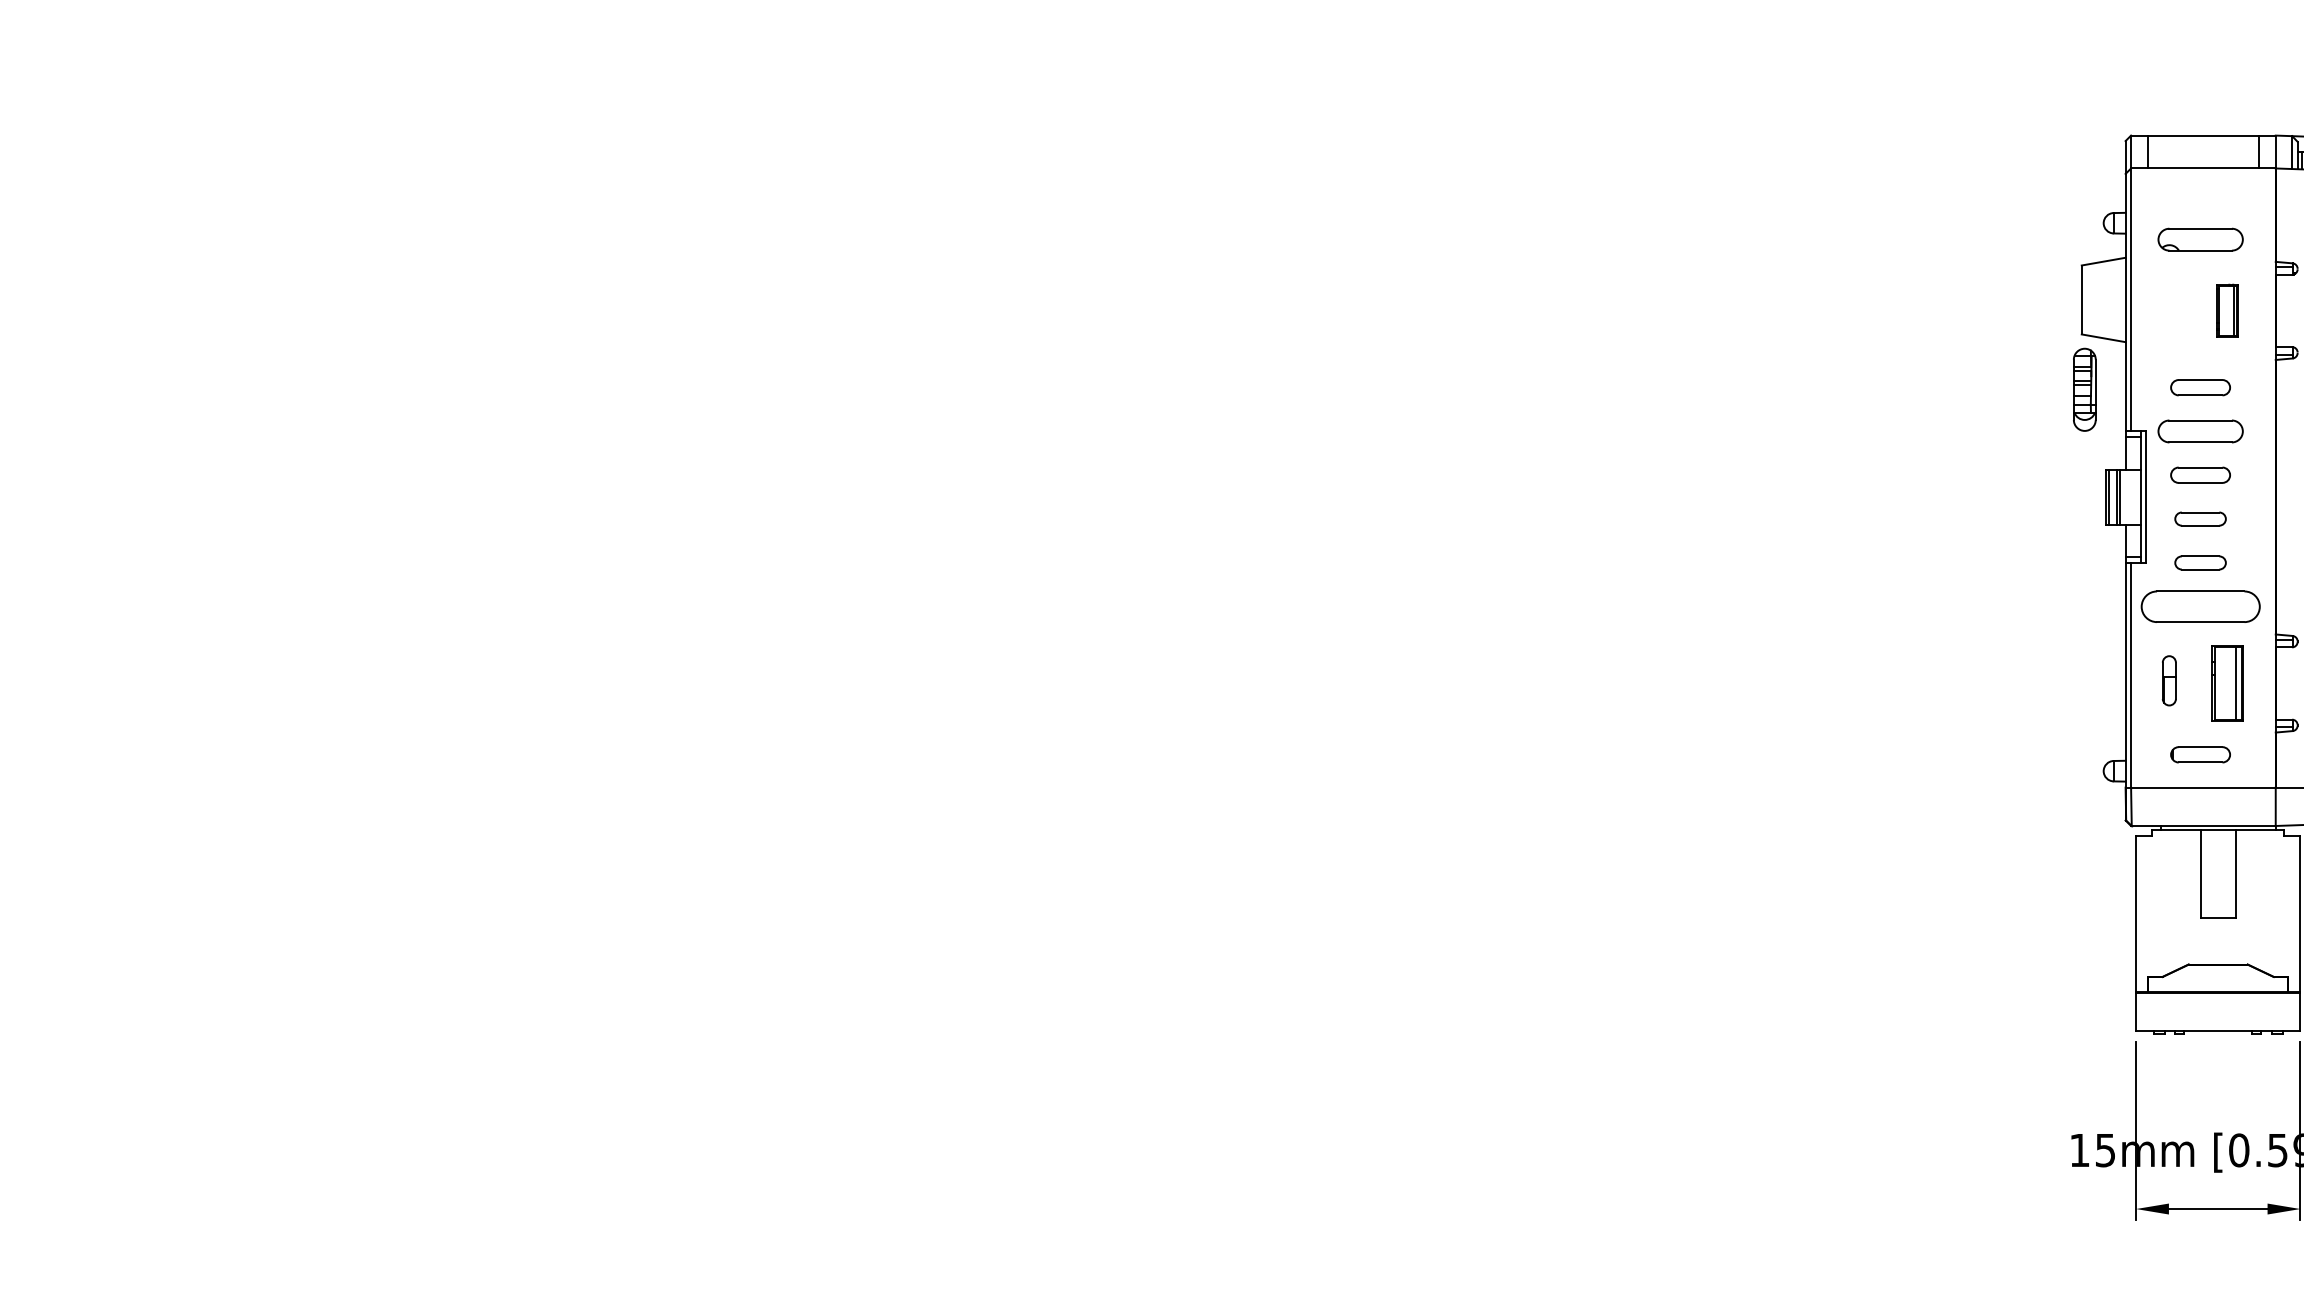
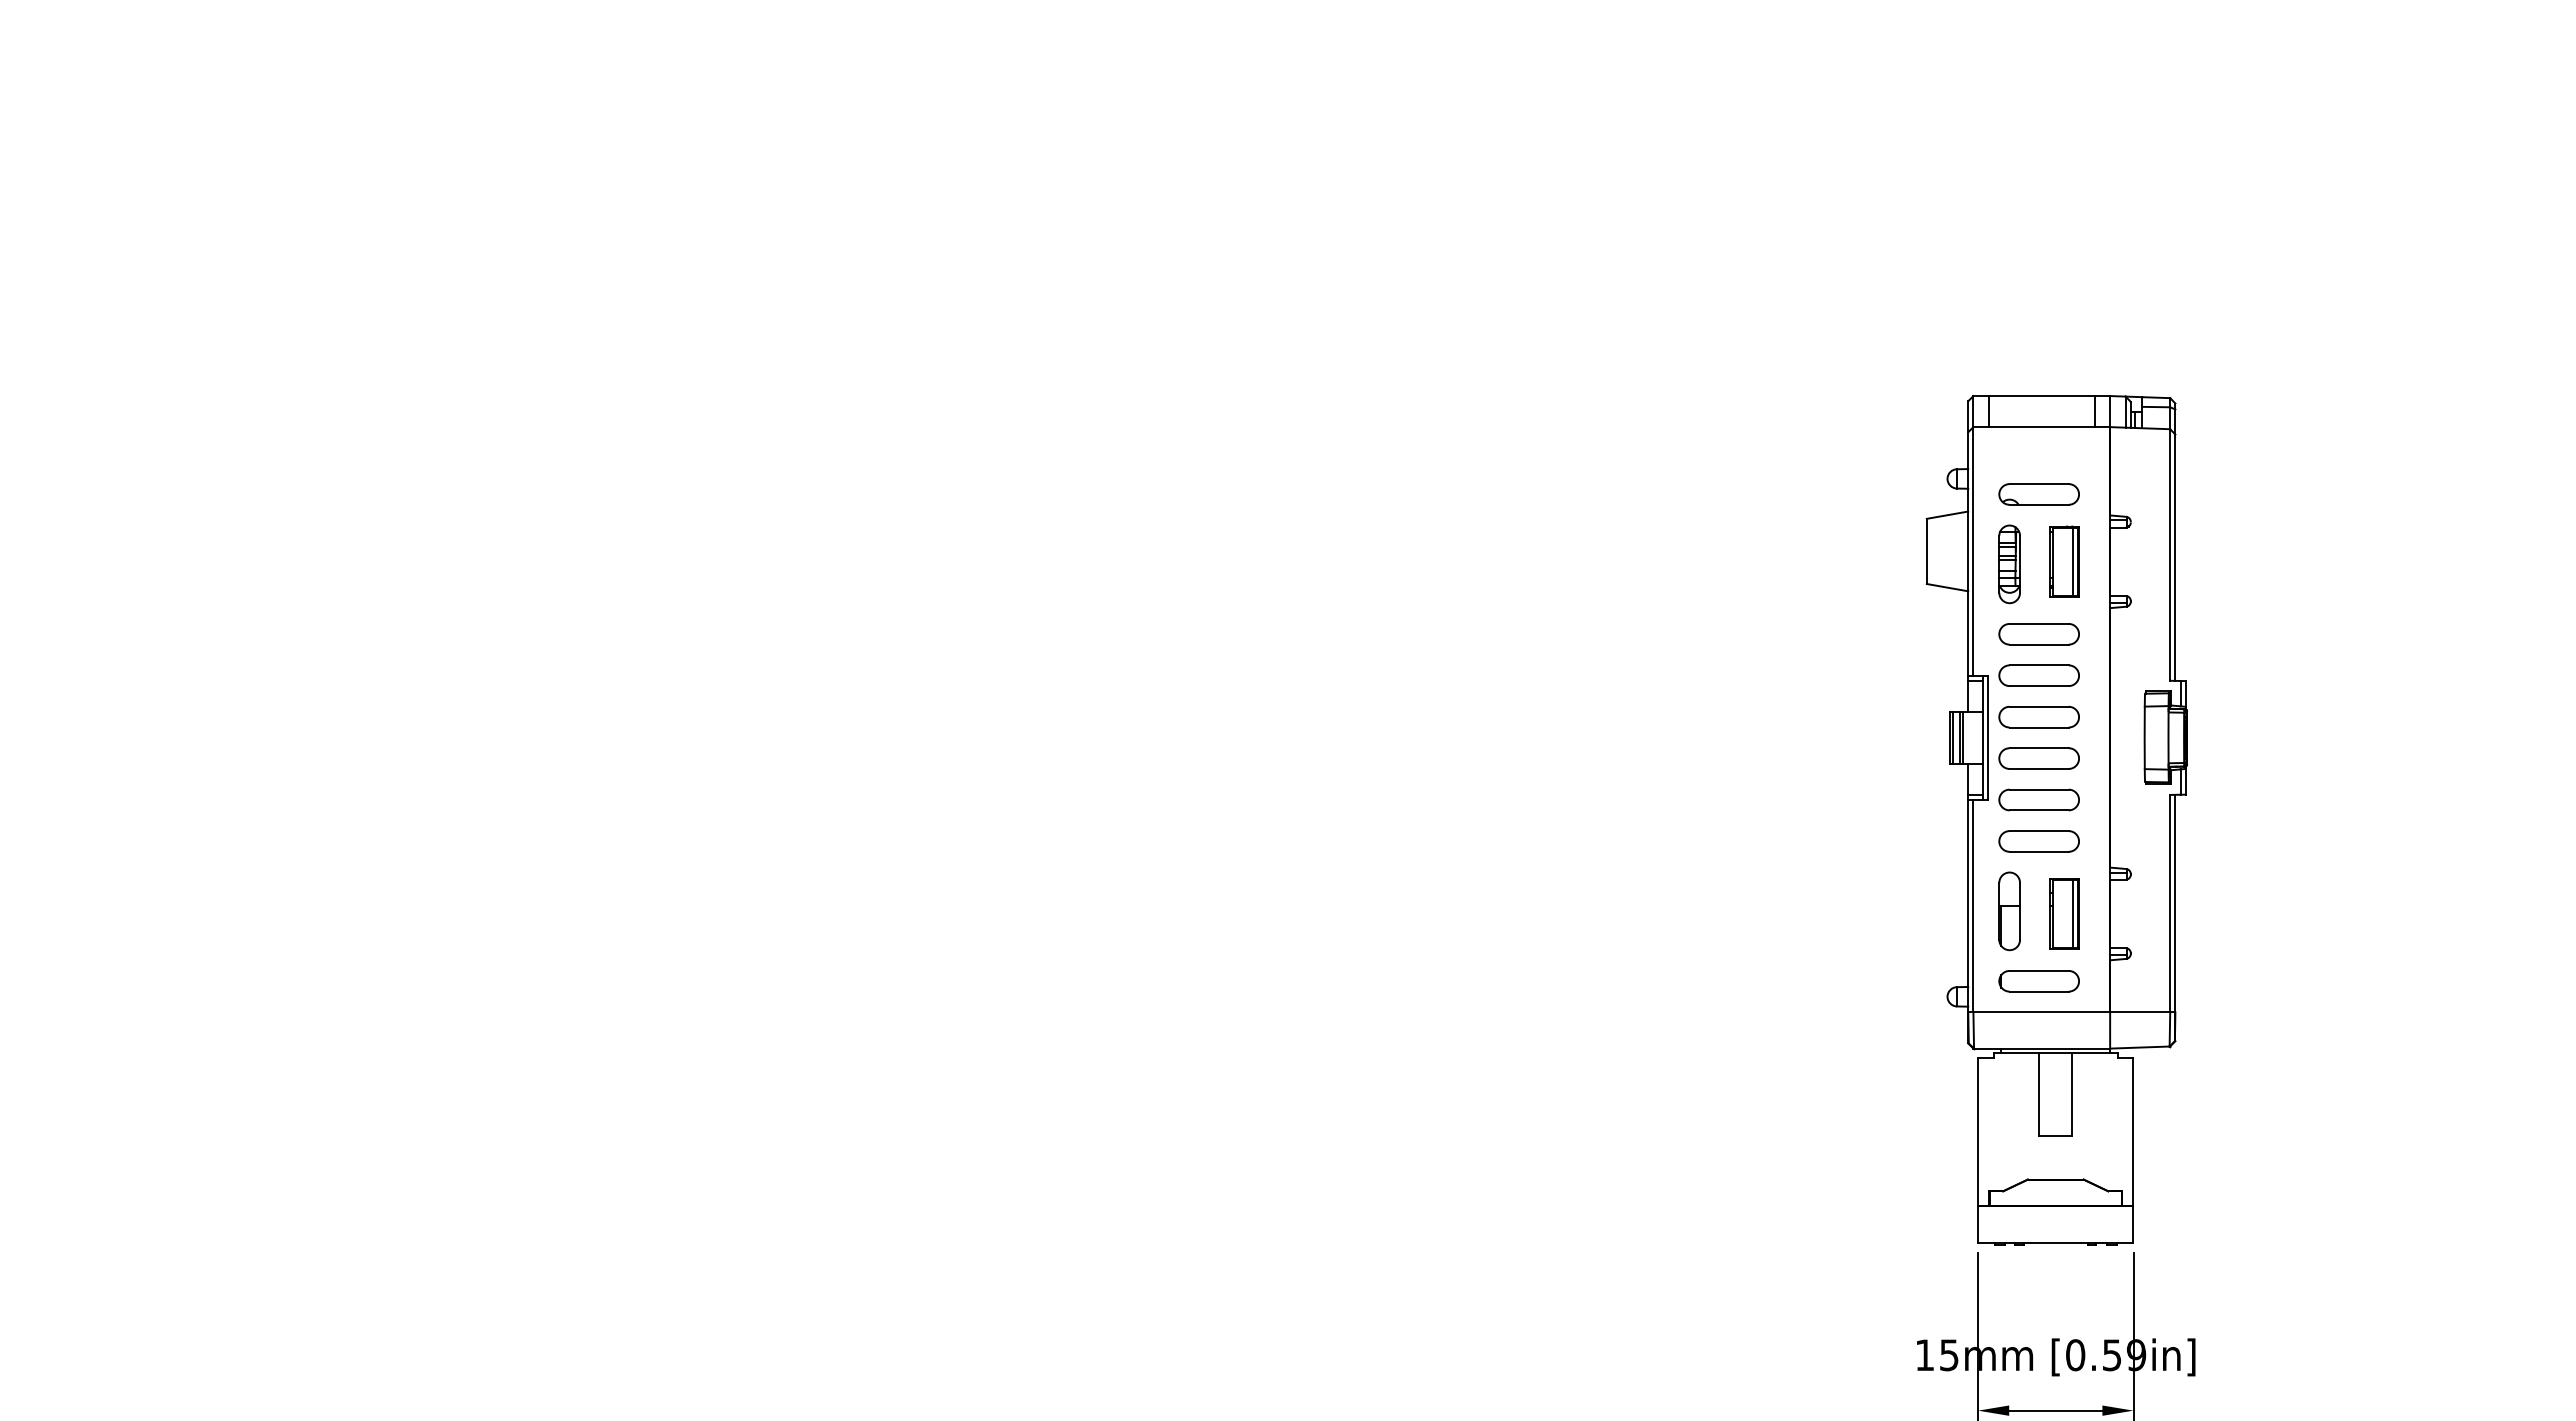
part: (2227, 310) -> (2064, 561), size x1.43
part: (2199, 387) -> (2038, 634), size x1.43
part: (2084, 389) -> (2009, 564), moved
part: (2199, 474) -> (2038, 716), size x1.43
part: (2199, 519) -> (2038, 758), size x1.67
part: (2199, 562) -> (2038, 799), size x1.67
part: (2199, 606) -> (2038, 841), size x0.71
part: (2169, 680) -> (2009, 911), size x1.67
part: (2199, 754) -> (2038, 981), size x1.43

